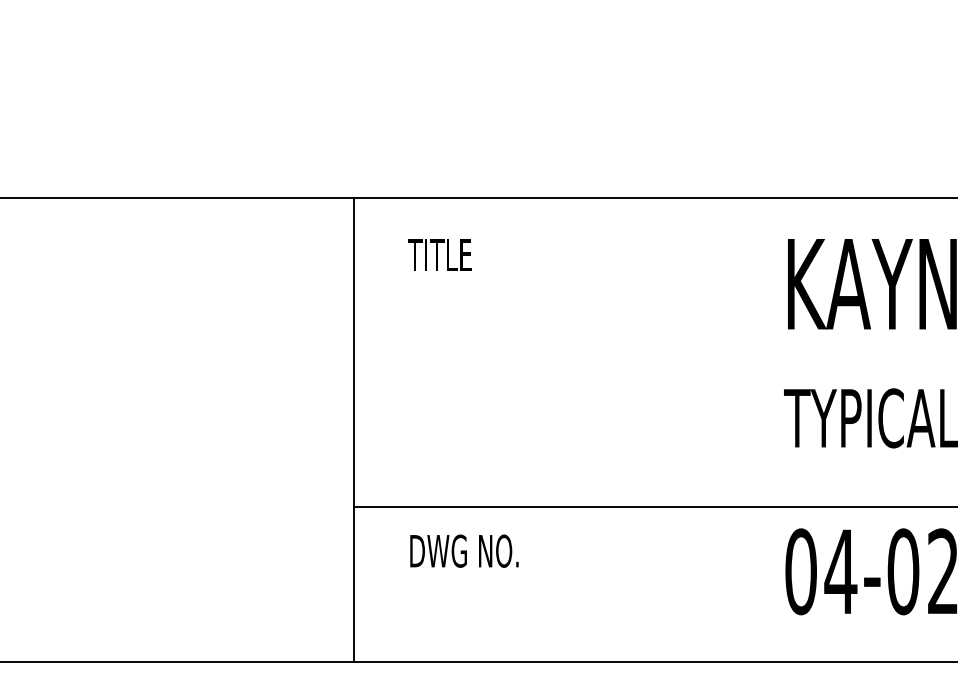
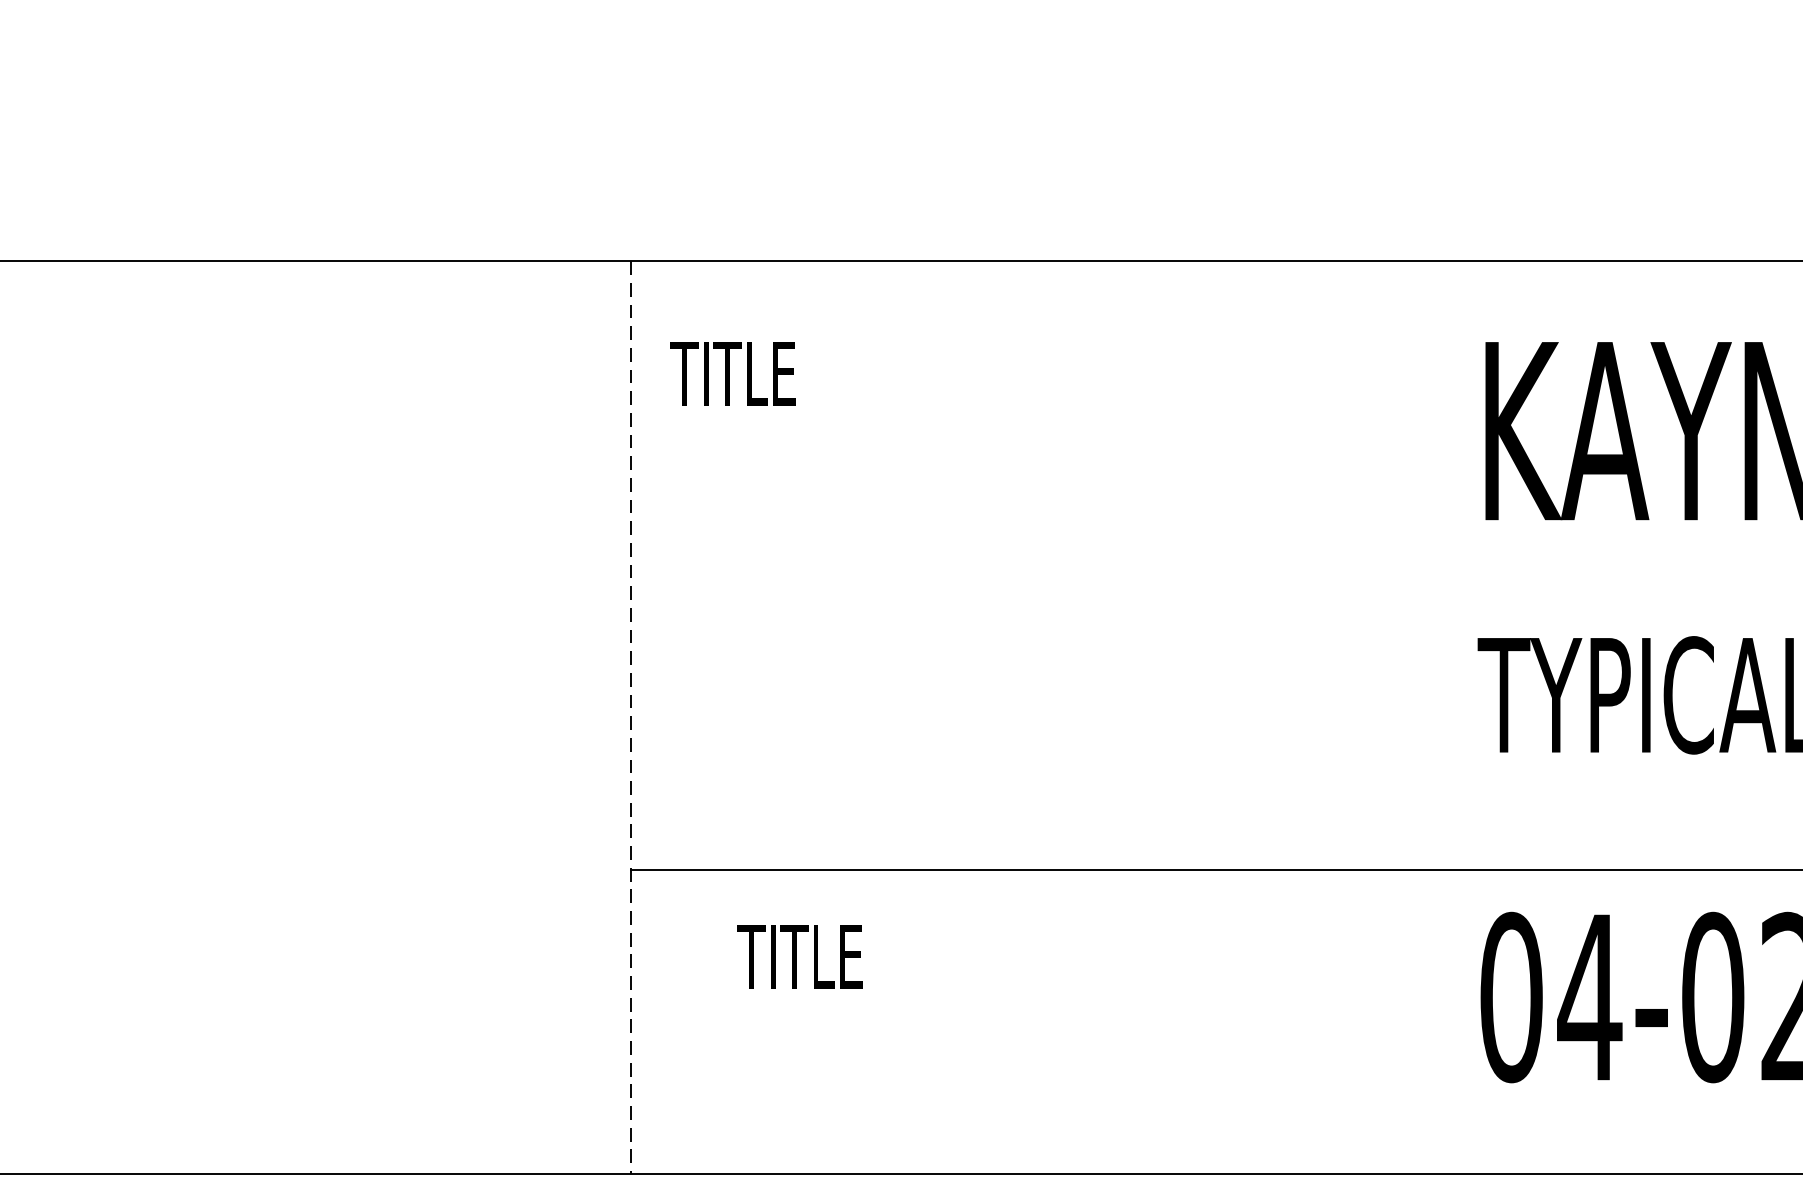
text: (439, 254) -> (732, 372), moved
line: (354, 429) -> (632, 717), solid -> dashed
text: (463, 550) -> (846, 955), DWG NO. -> TITLE

